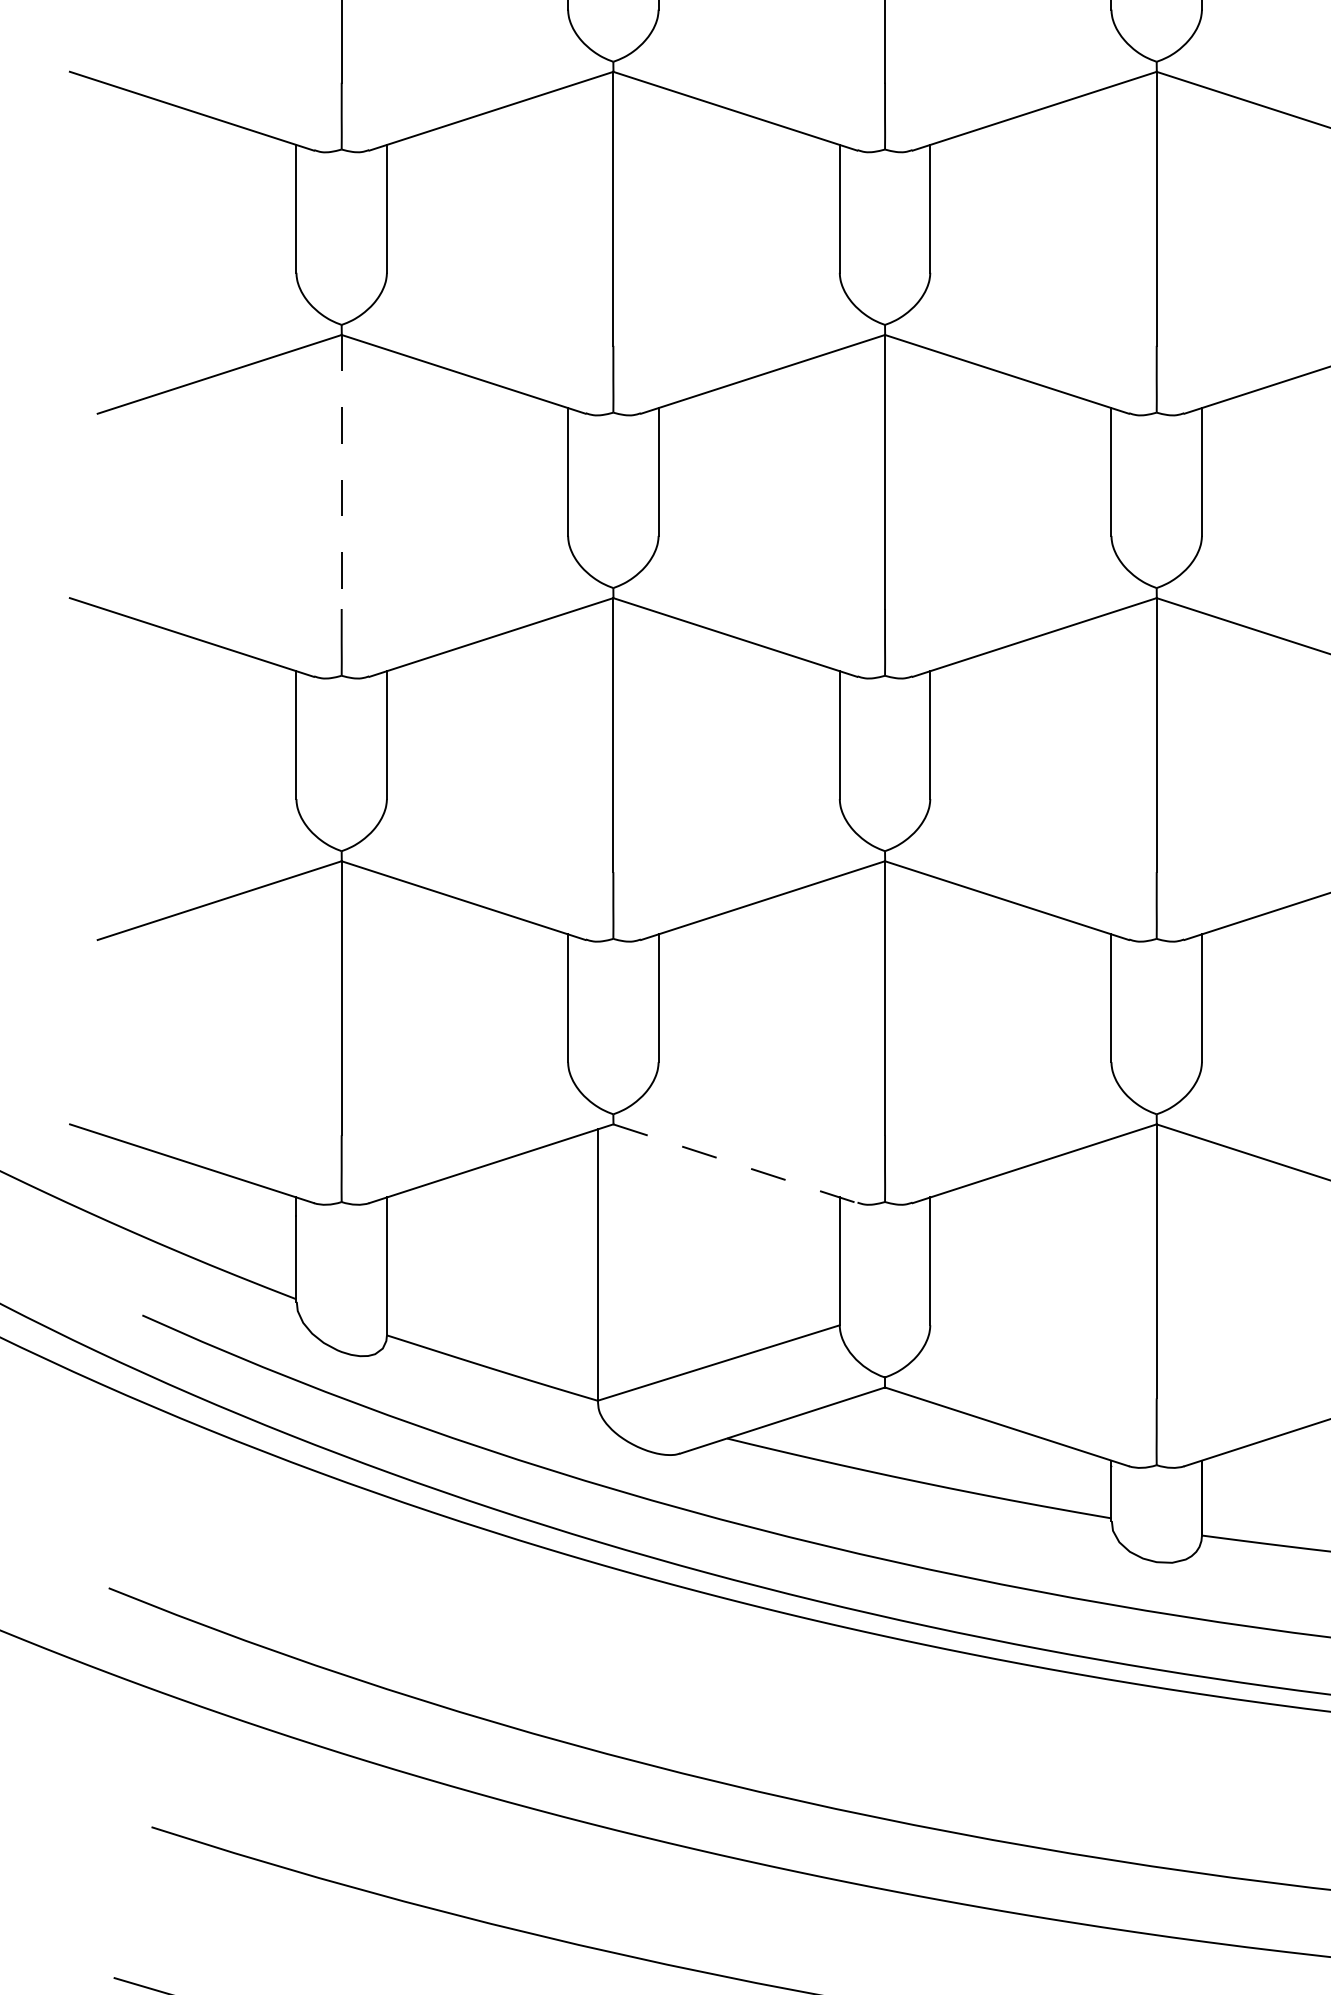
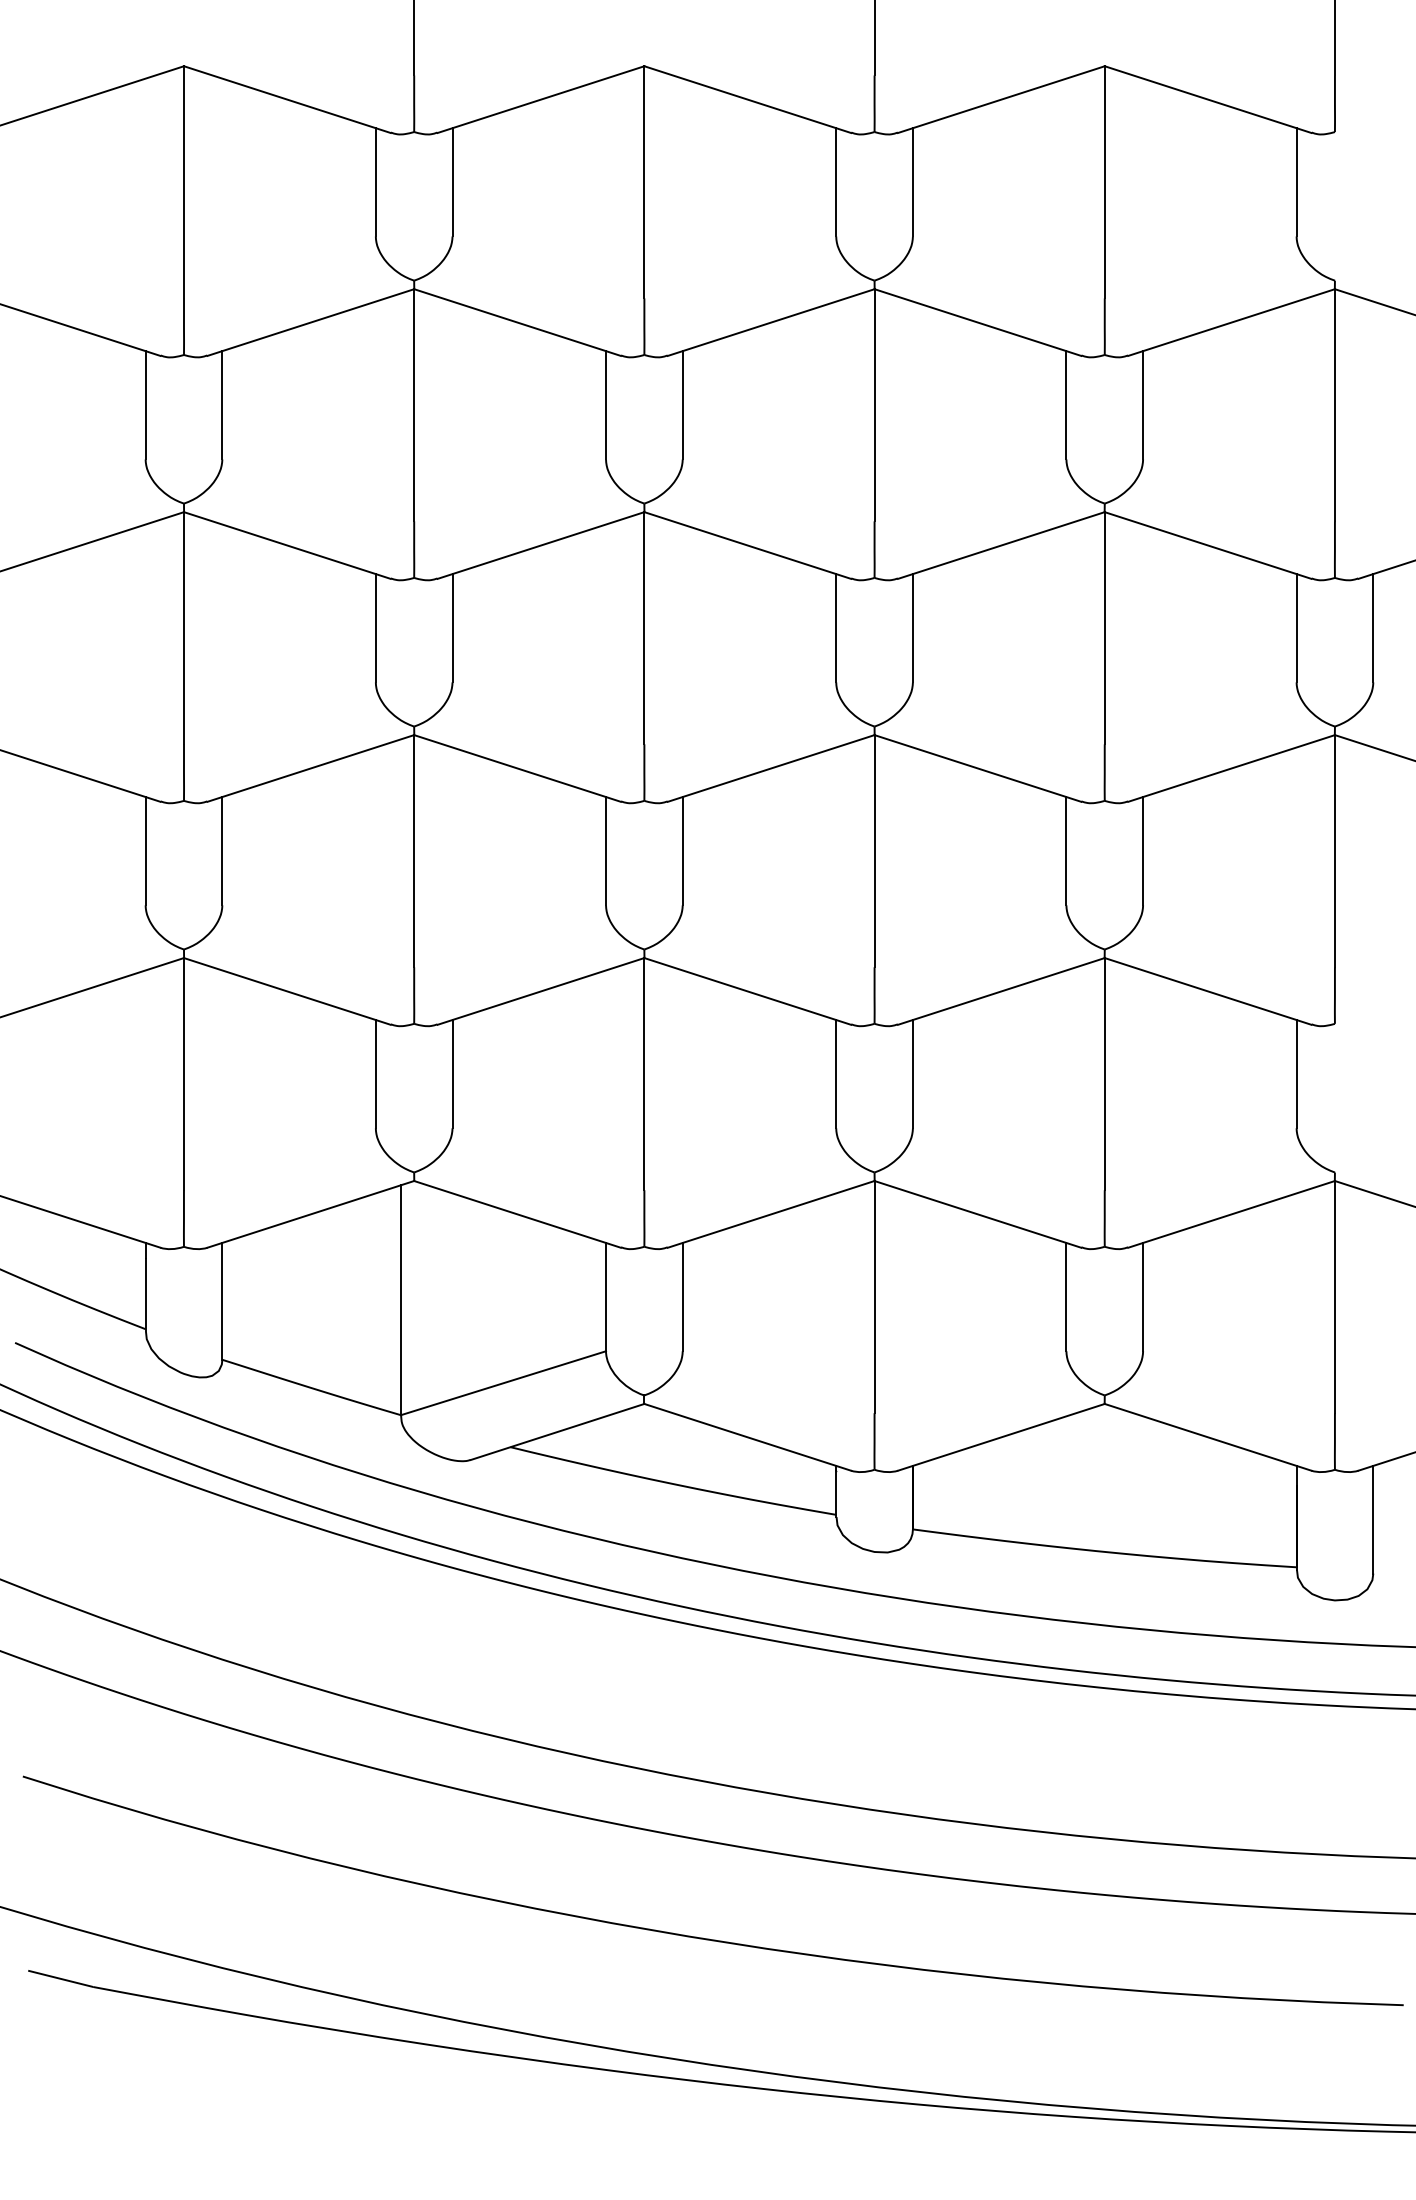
line: (342, 472) -> (184, 628), dashed -> solid
line: (735, 1163) -> (517, 1214), dashed -> solid

